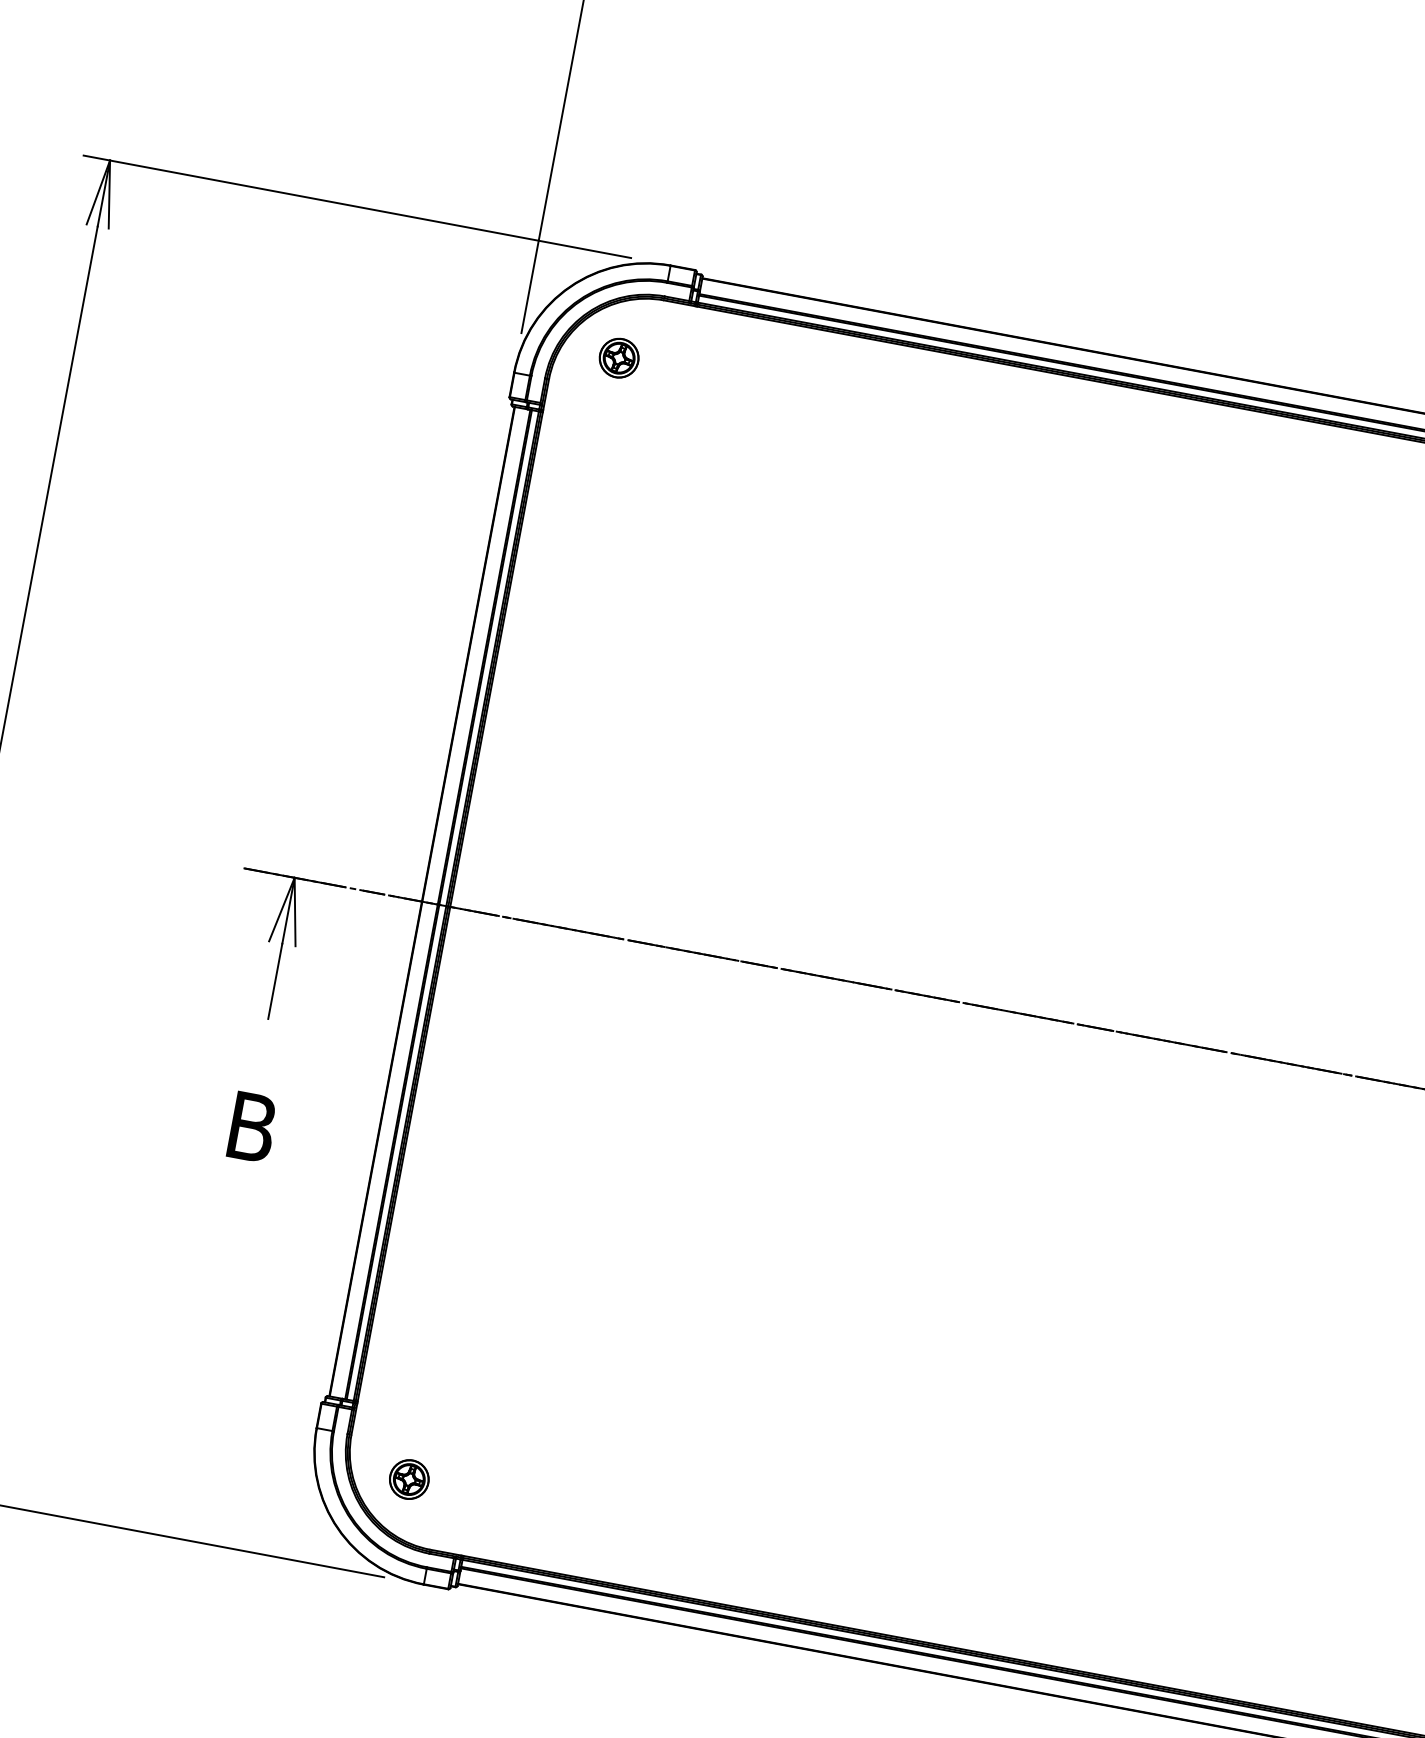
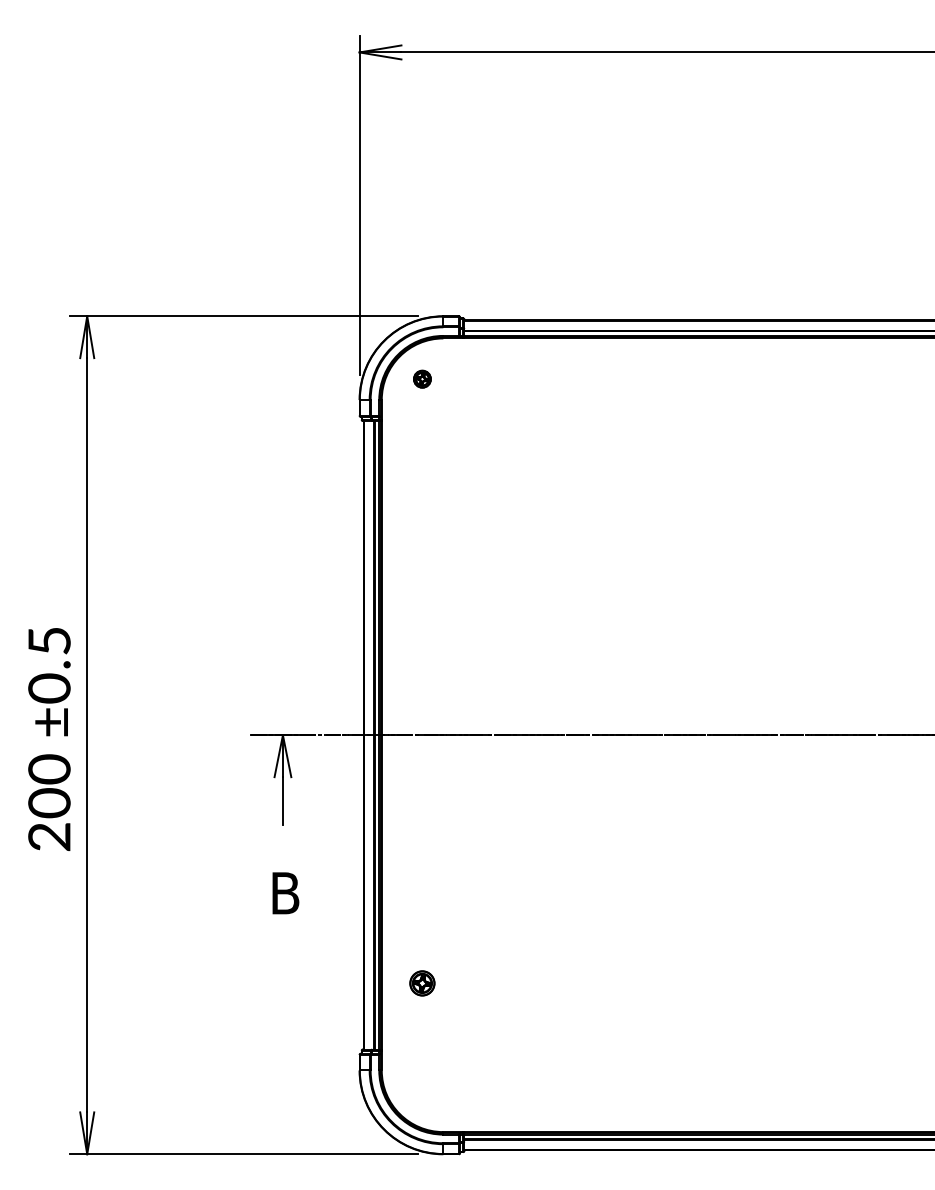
part: (619, 358) -> (422, 379), size x0.7
part: (409, 1479) -> (422, 983), moved

